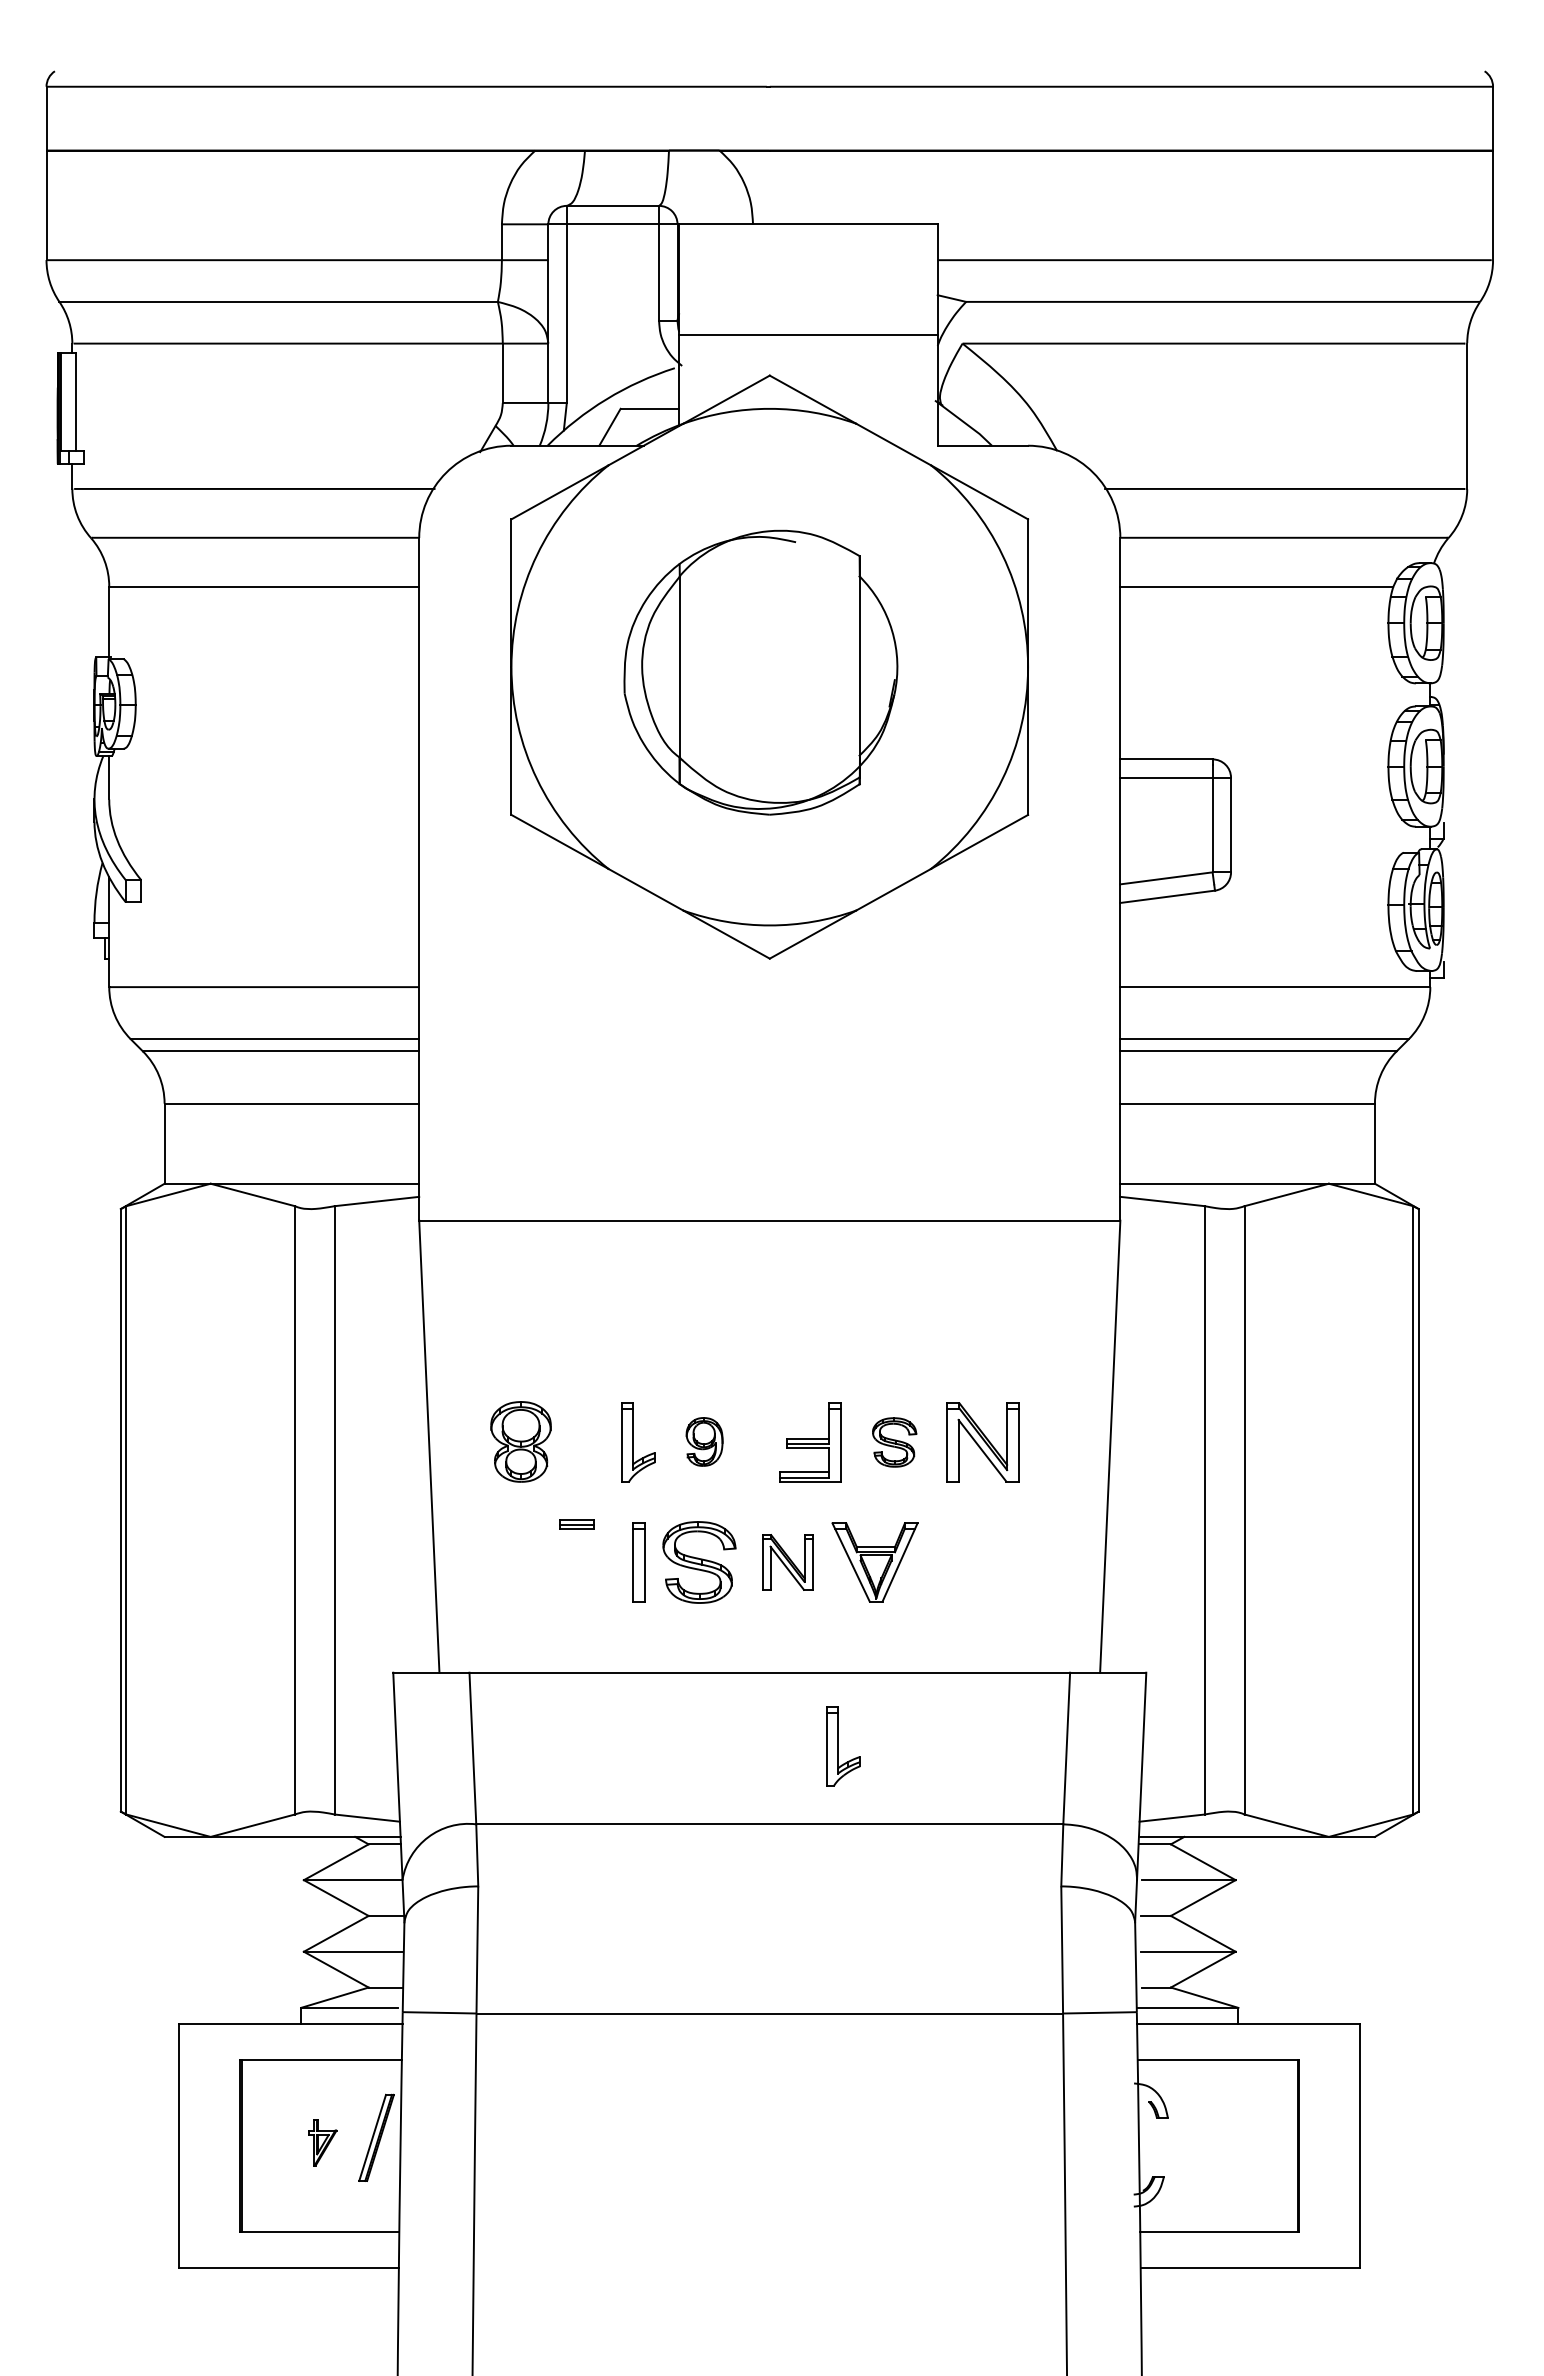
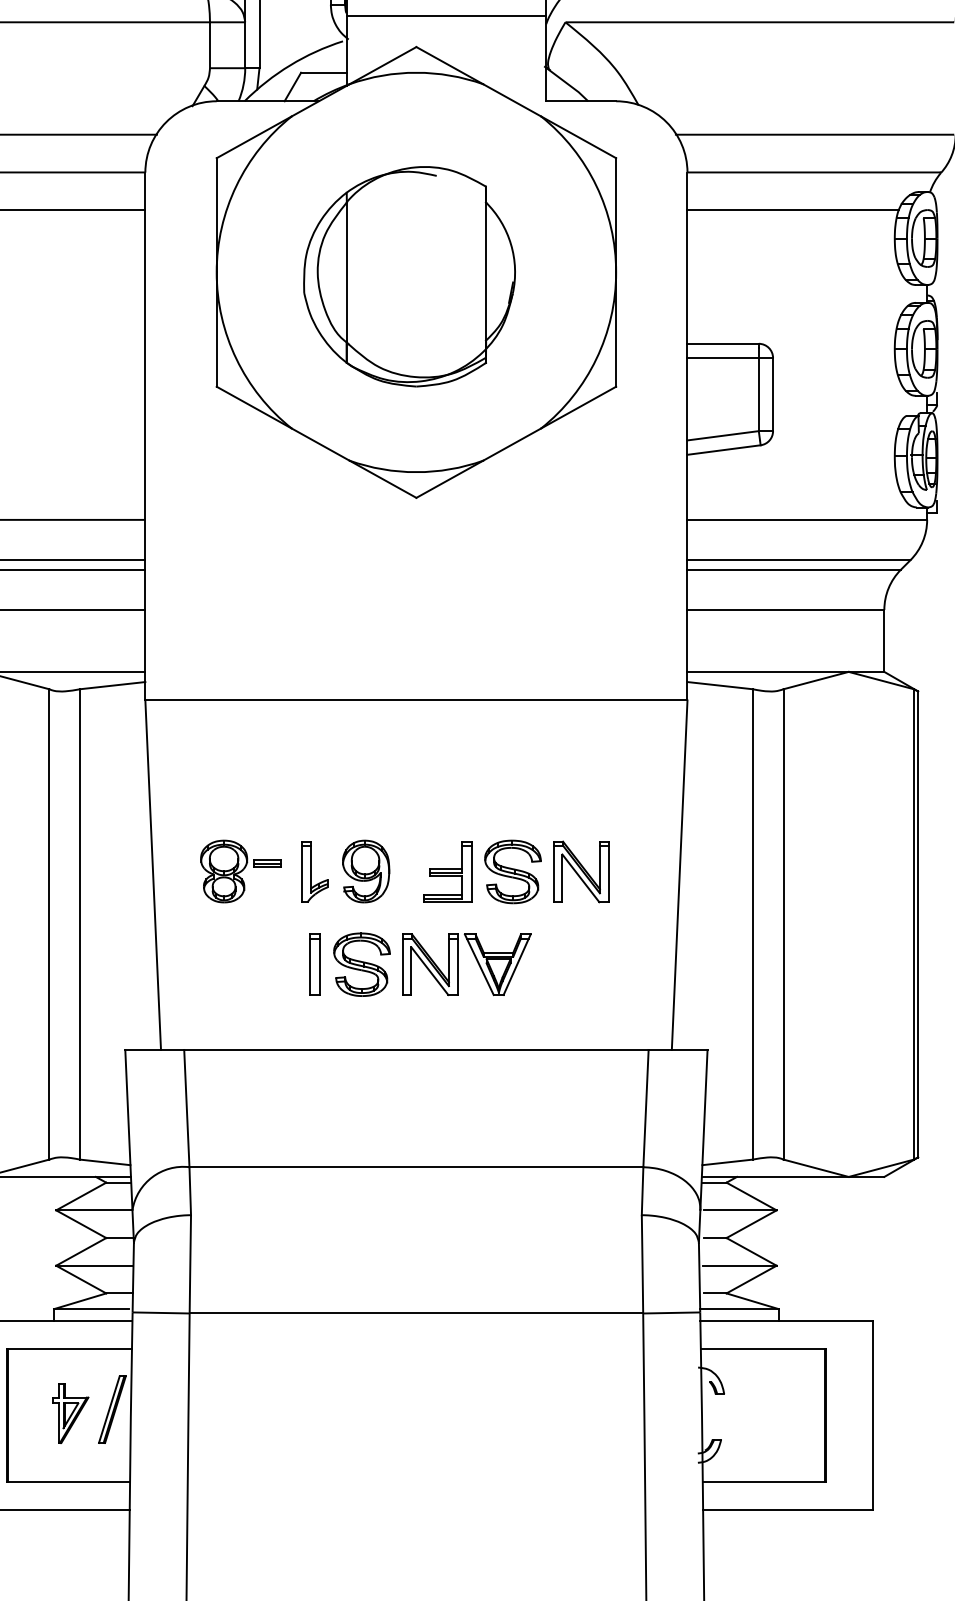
part: (704, 1441) -> (365, 871), size x1.67
part: (894, 1442) -> (512, 871), size x1.67
part: (576, 1524) -> (266, 863), moved
part: (787, 1562) -> (430, 964), size x1.43
part: (843, 1746) -> (473, 1107), removed
part: (322, 2142) -> (70, 1413), size x1.67

